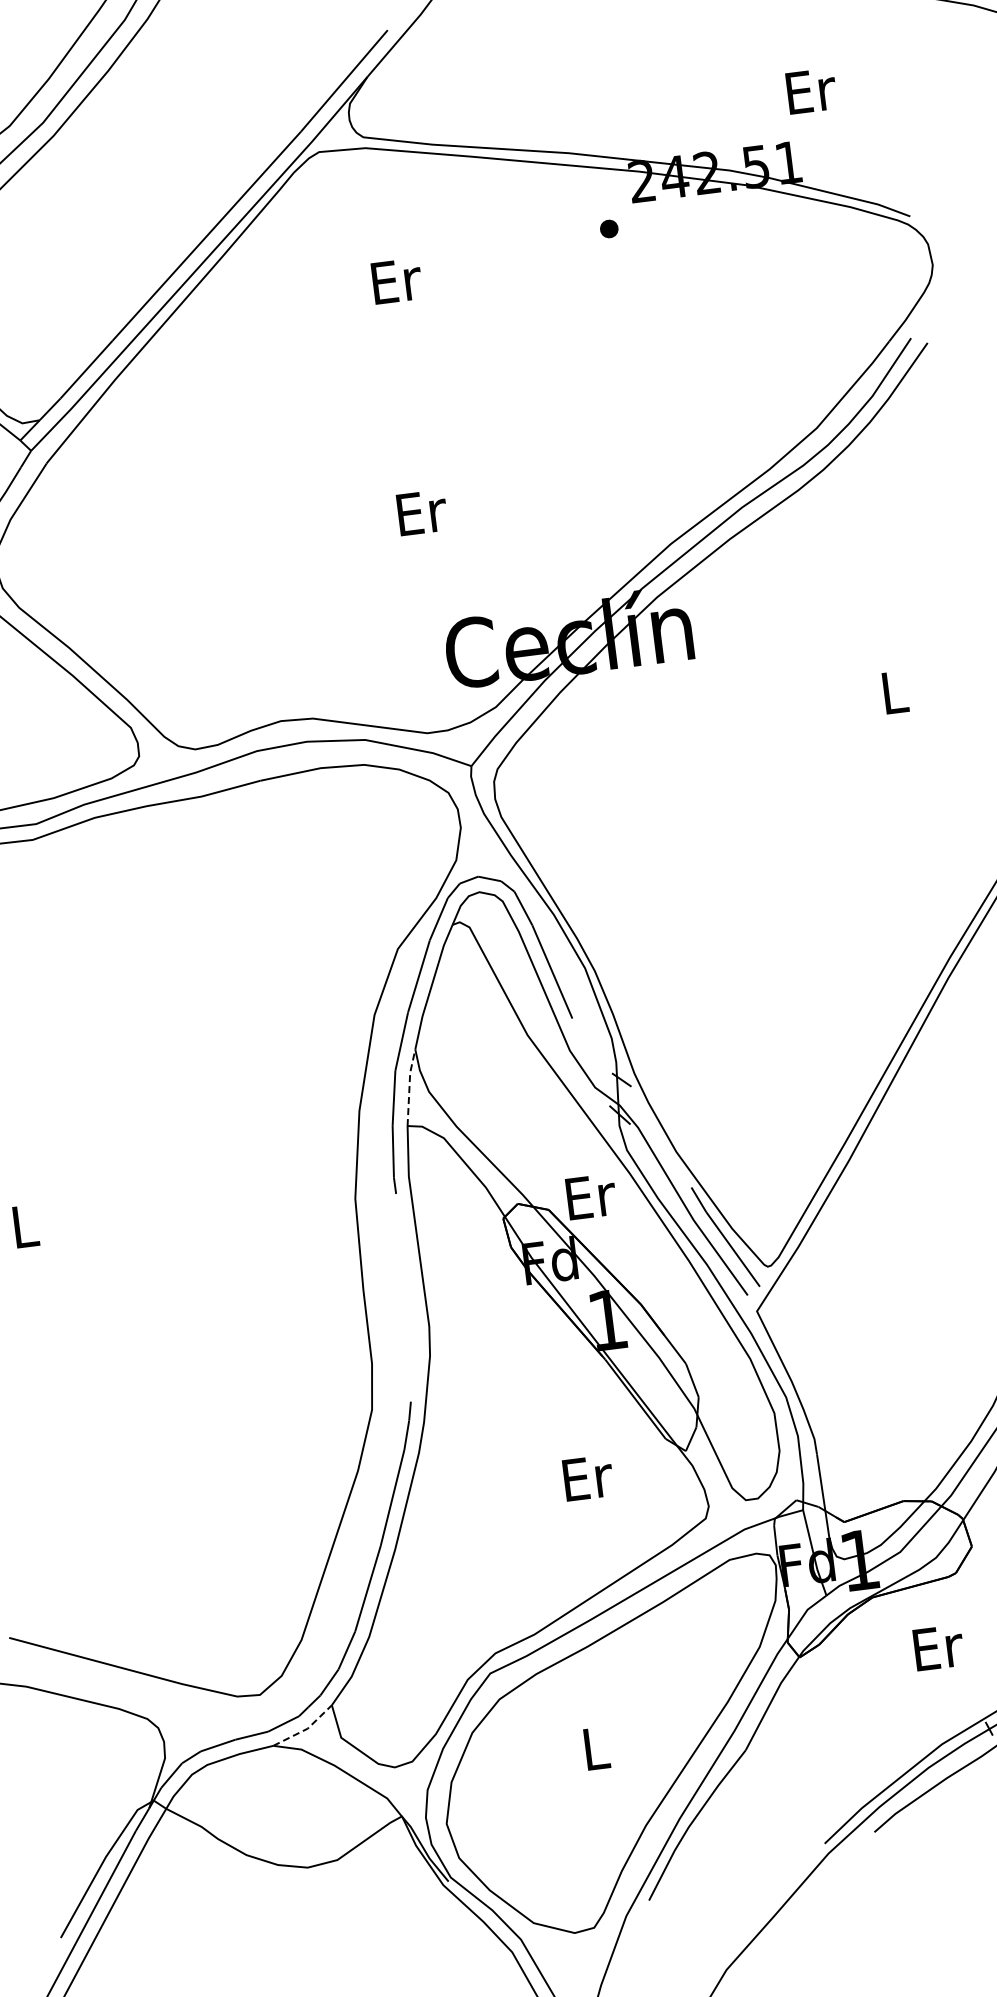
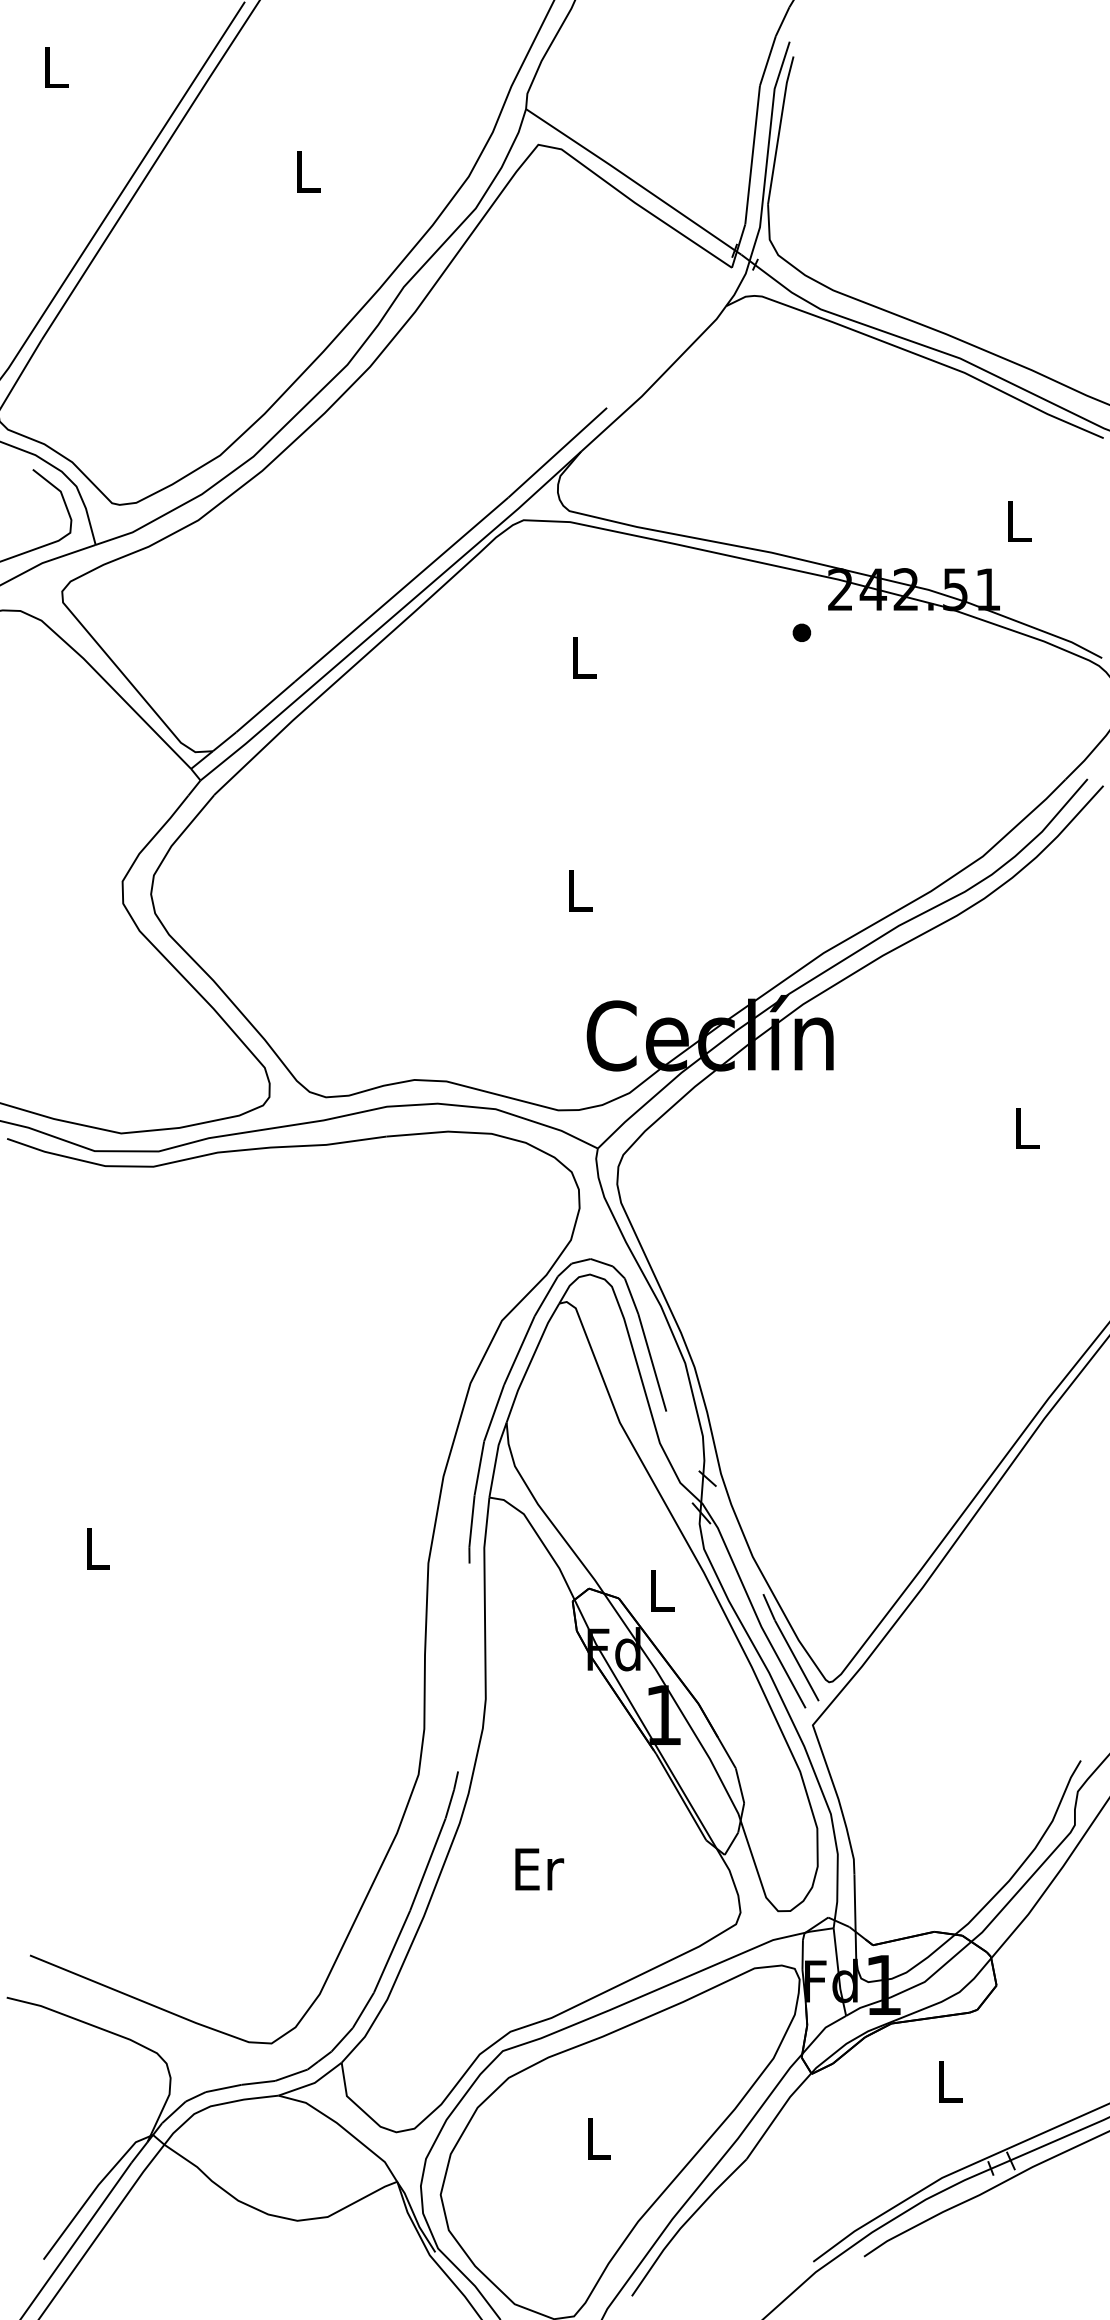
text: (811, 91) -> (1019, 521), Er -> L
text: (396, 280) -> (584, 657), Er -> L
text: (421, 512) -> (580, 890), Er -> L
line: (409, 1086) -> (496, 1458), dashed -> solid
text: (590, 1196) -> (662, 1590), Er -> L
text: (588, 1478) -> (539, 1869), moved
text: (938, 1647) -> (950, 2081), Er -> L
line: (305, 1729) -> (312, 2083), dashed -> solid

